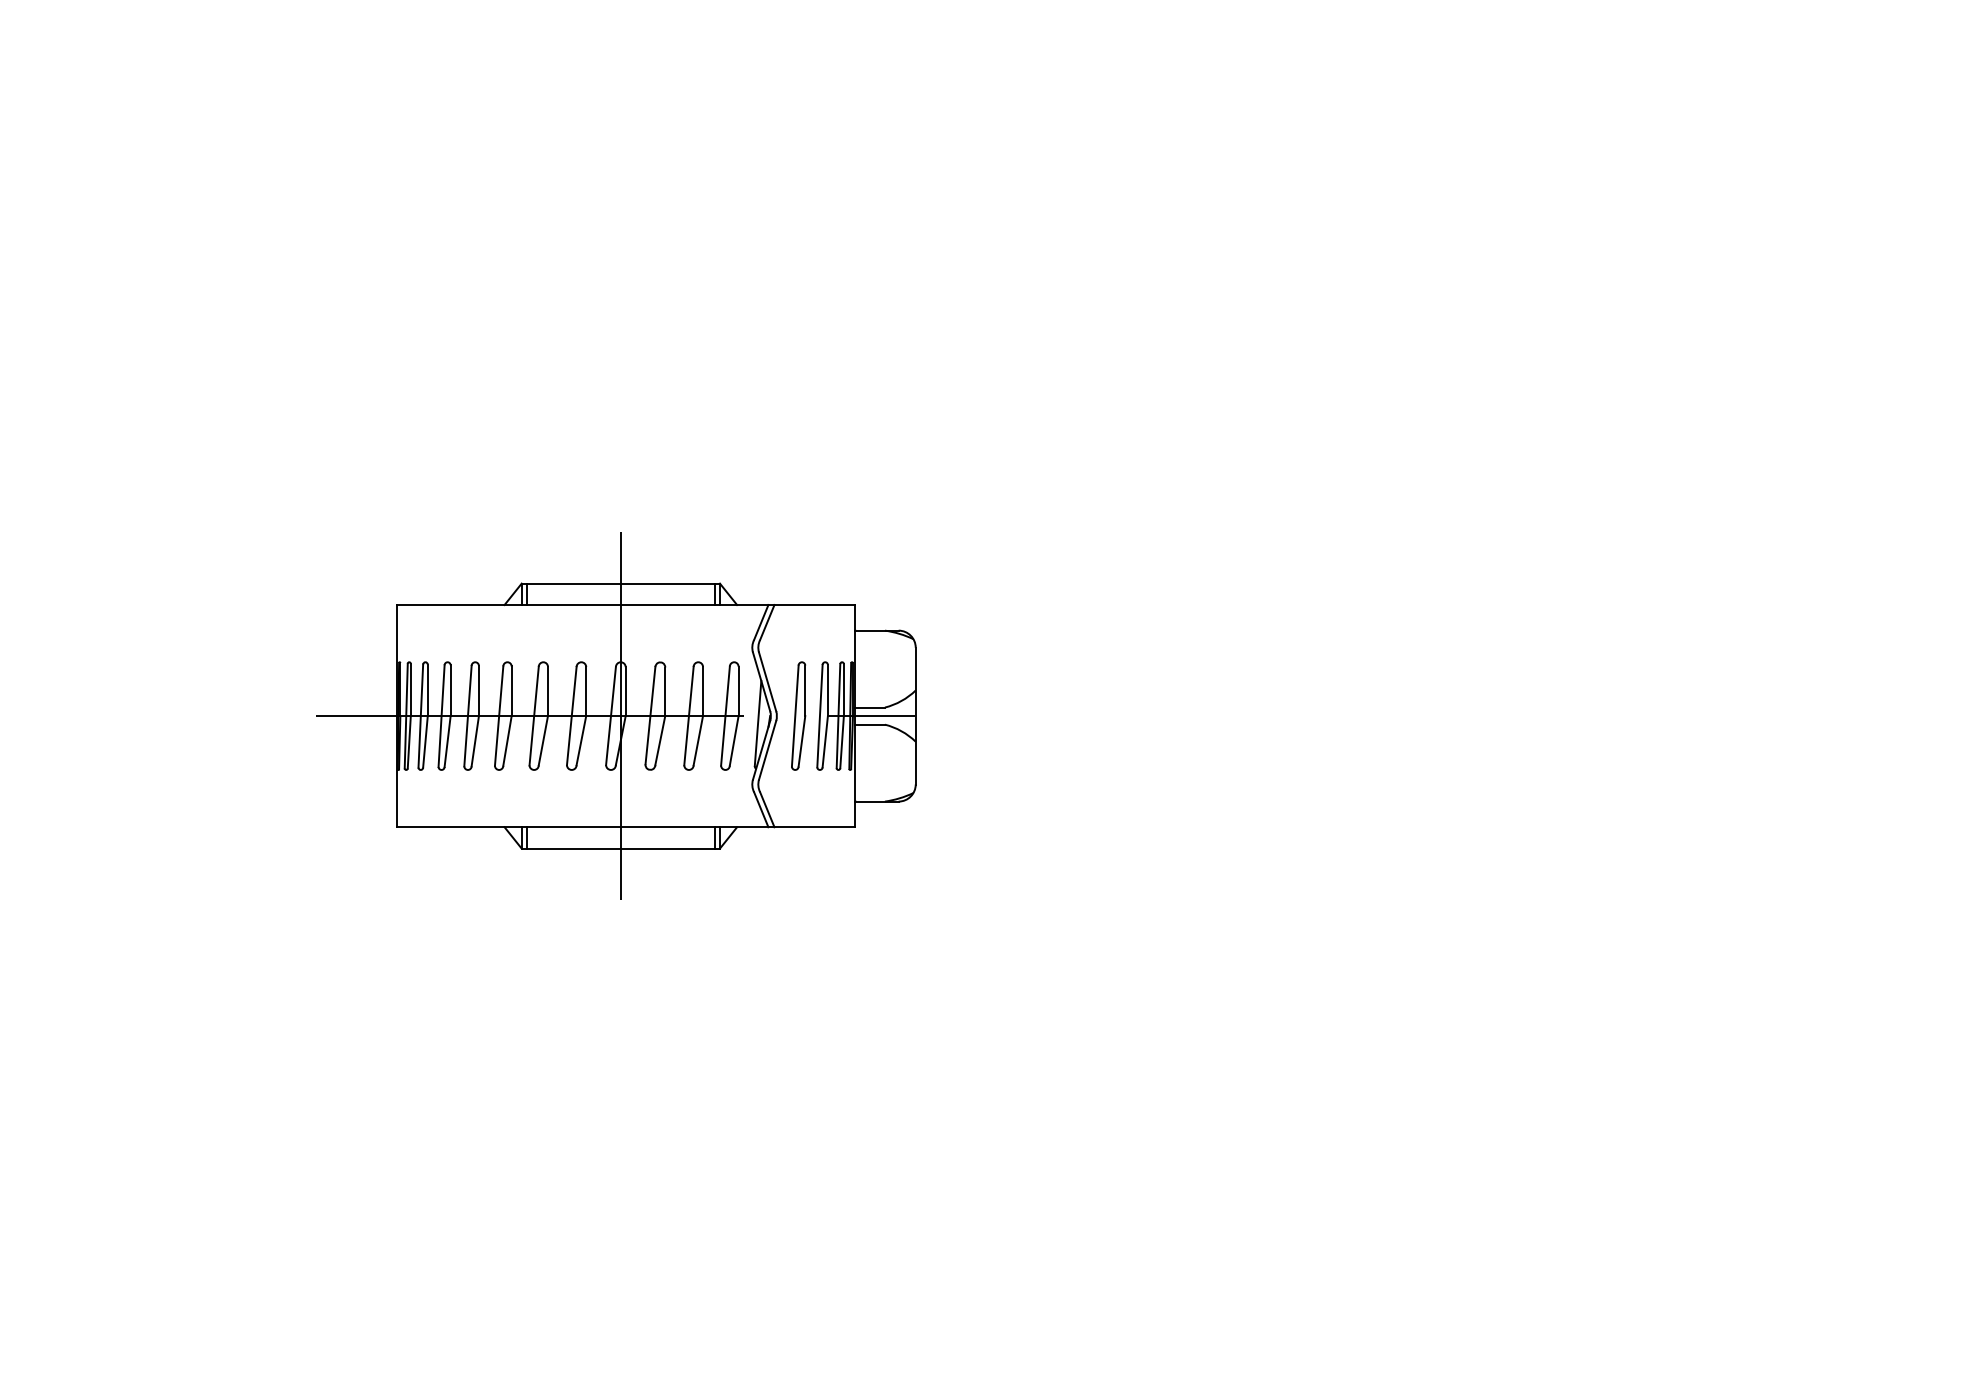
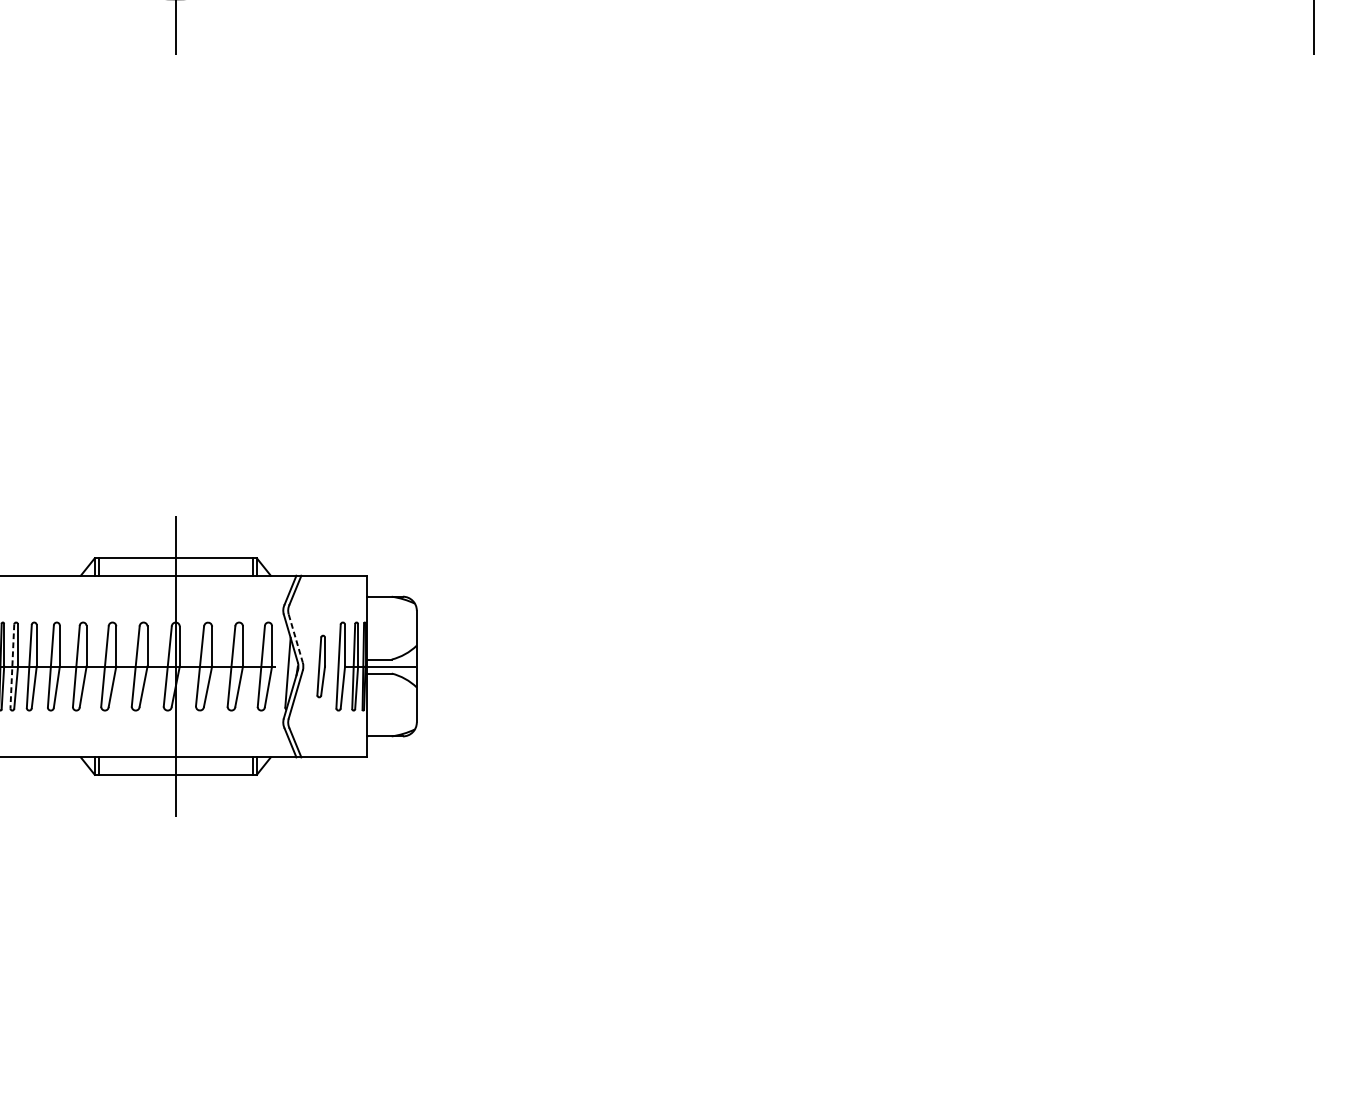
line: (767, 681) -> (295, 638), solid -> dashed
part: (798, 715) -> (321, 666), size x0.7
line: (420, 716) -> (12, 666), solid -> dashed

